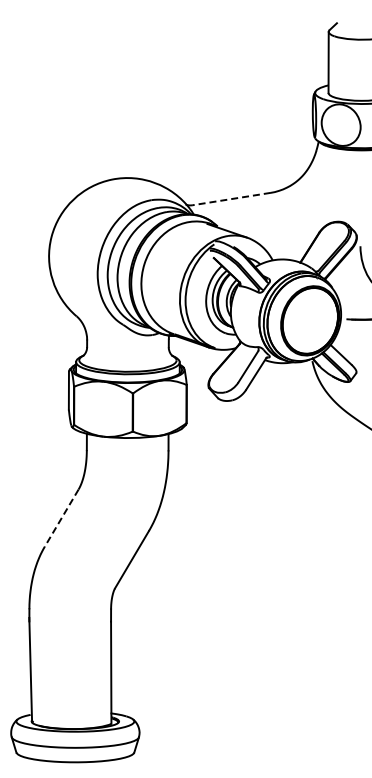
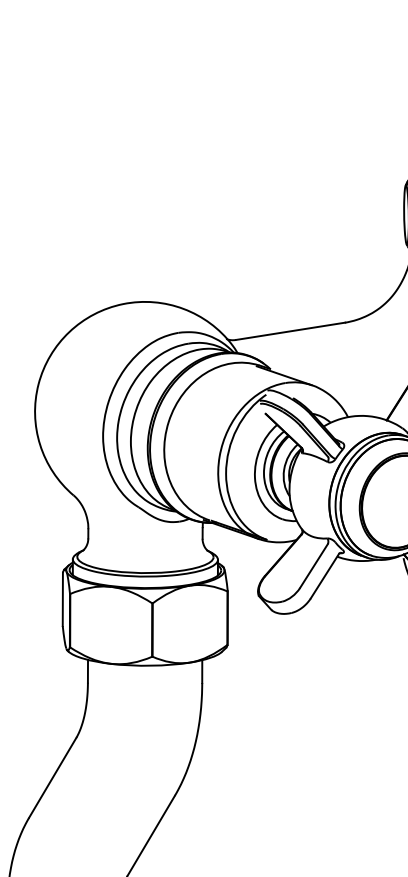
line: (231, 199) -> (290, 331), dashed -> solid
line: (61, 518) -> (52, 778), dashed -> solid

